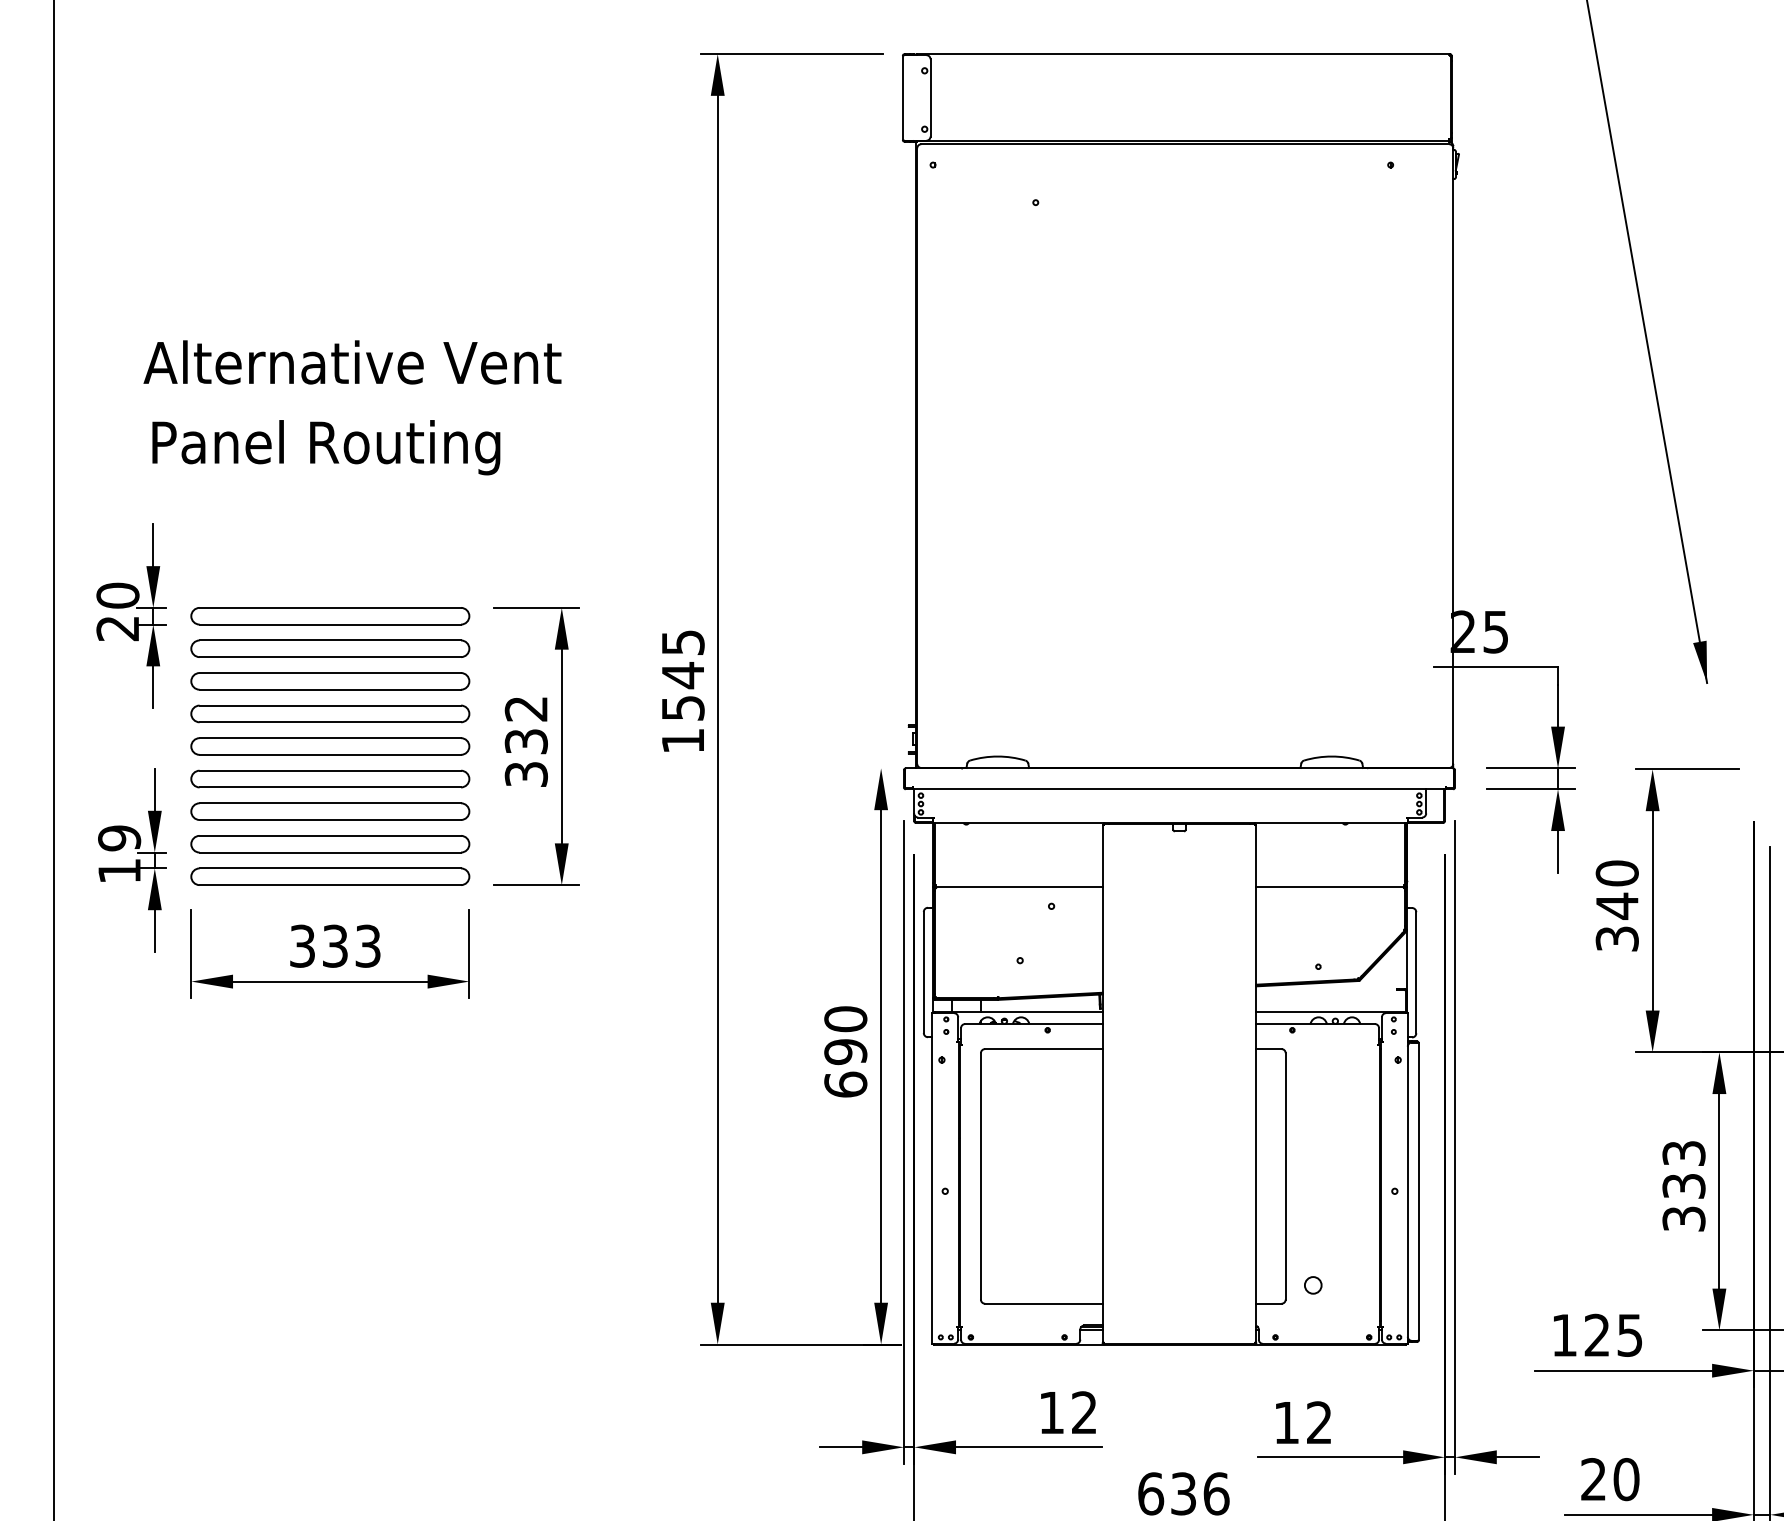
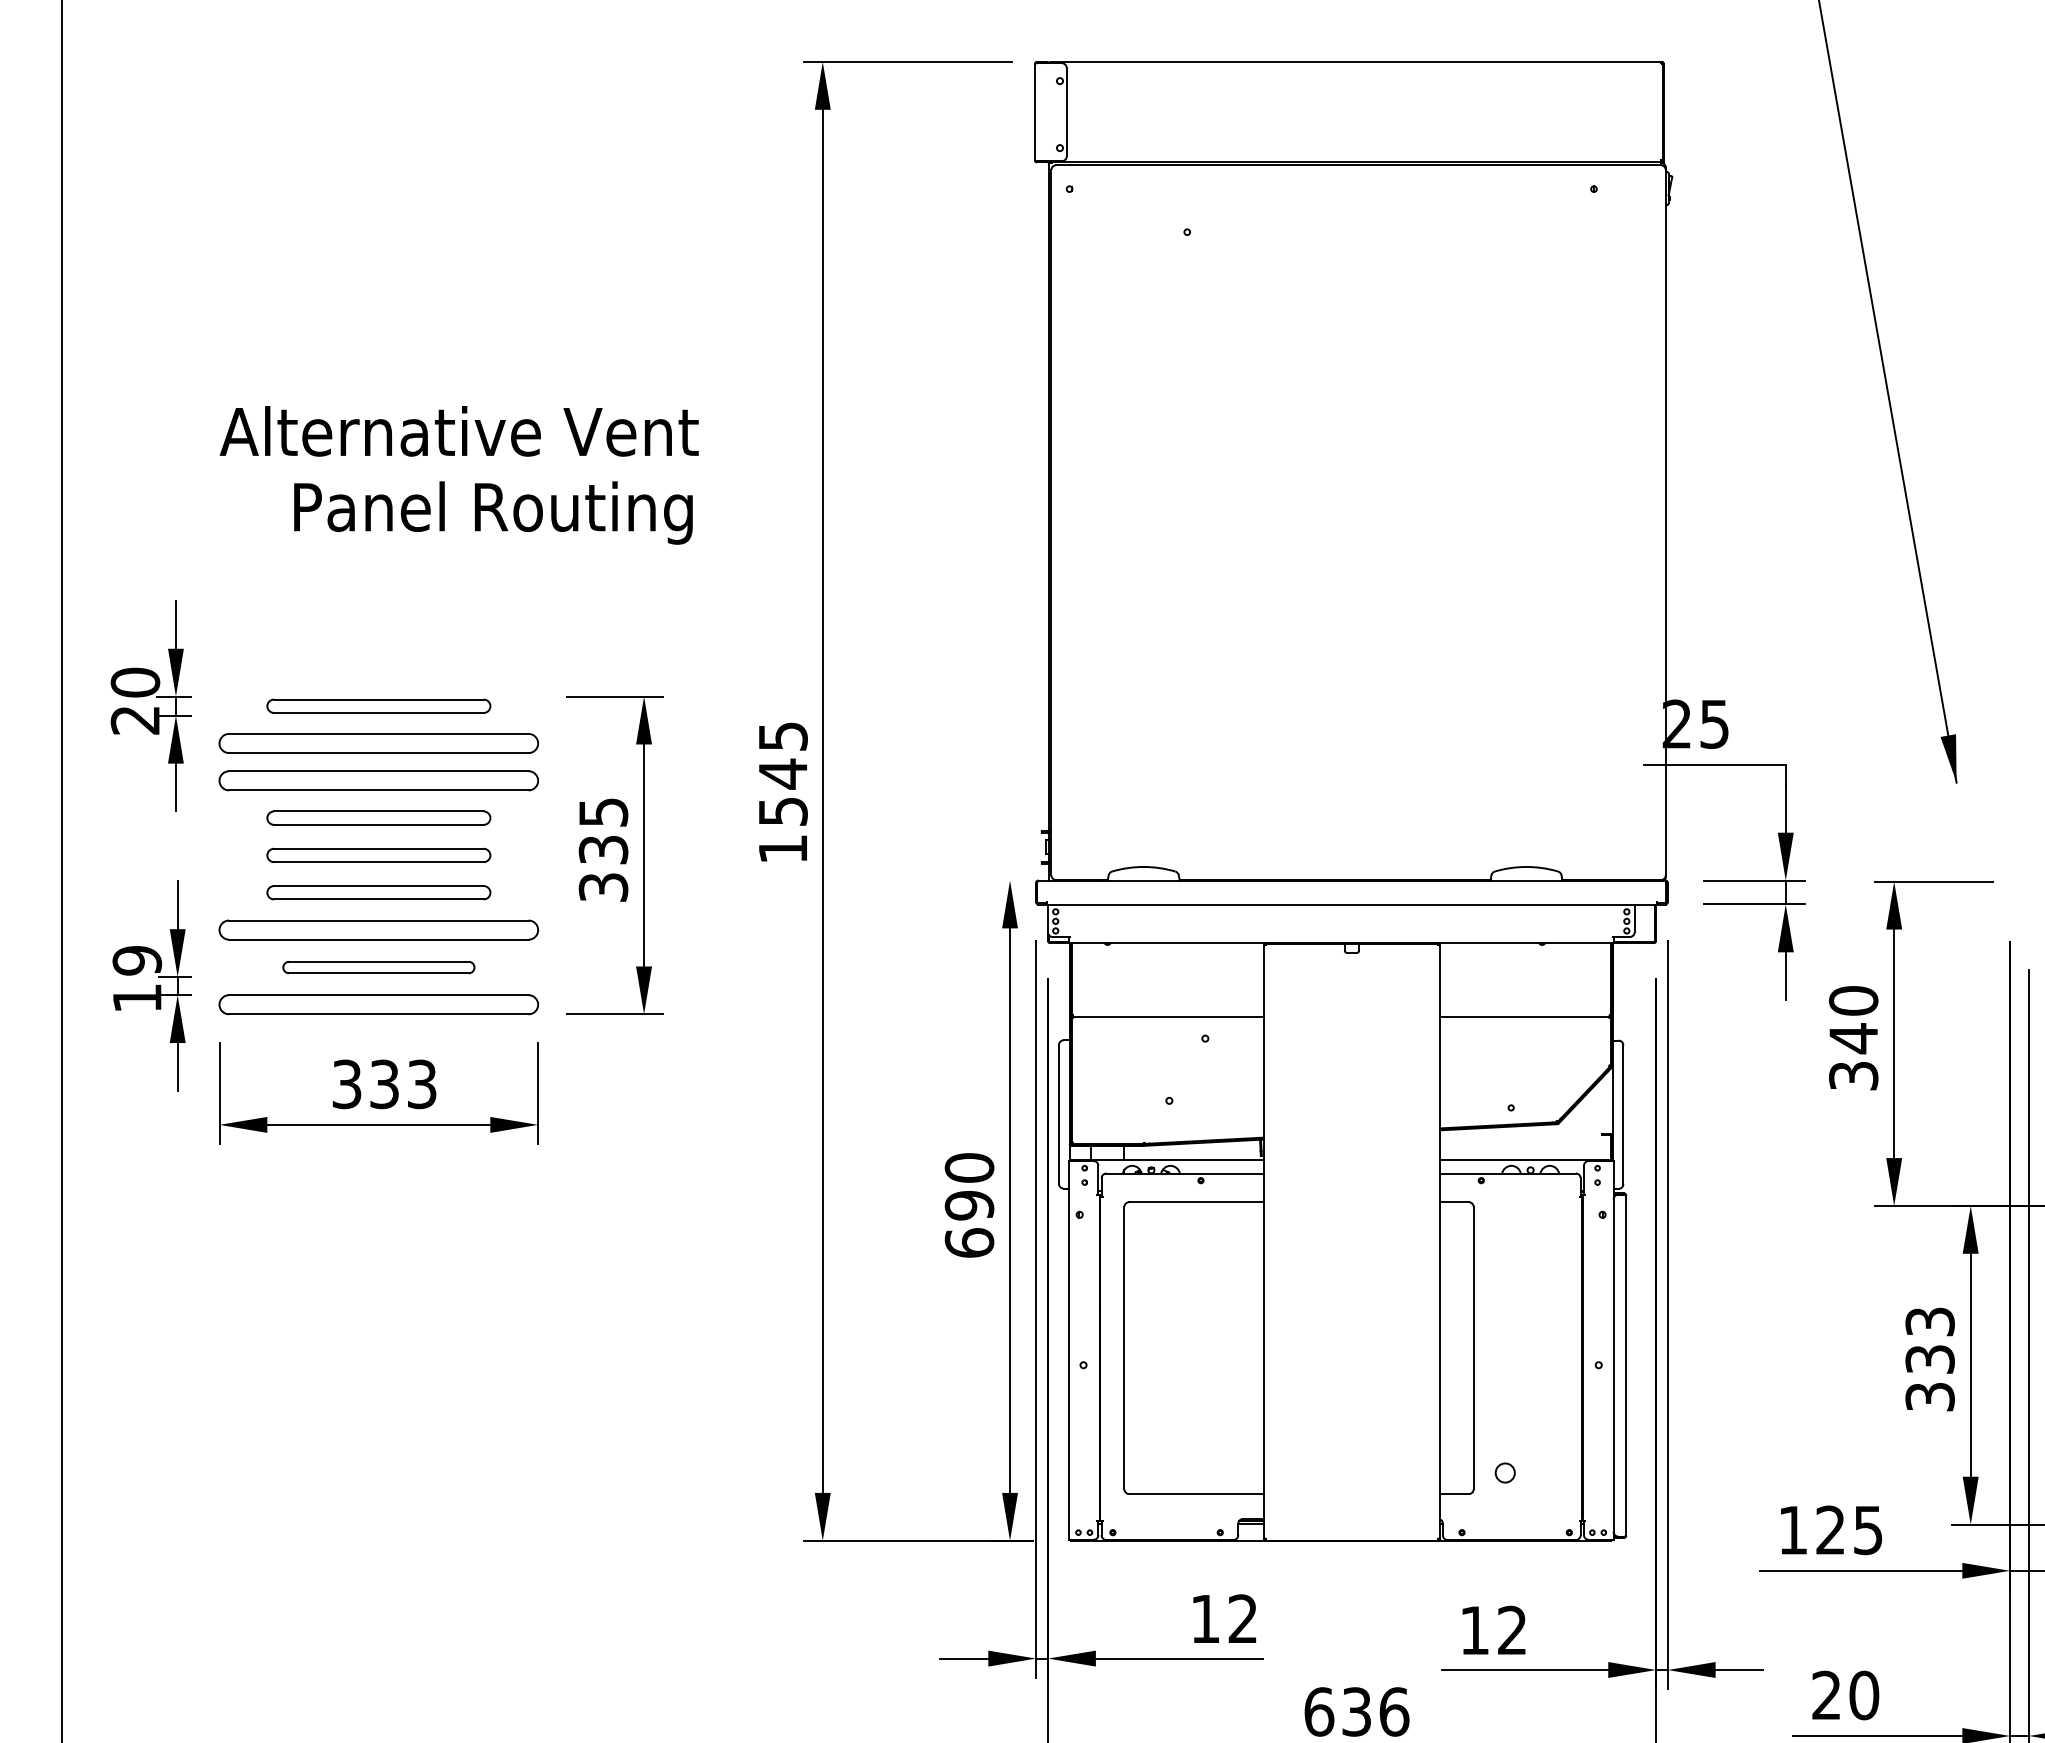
text: (352, 362) -> (459, 431), moved
text: (326, 447) -> (493, 512), moved
part: (330, 616) -> (379, 706), size x0.7
text: (525, 709) -> (602, 813), 332 -> 335
part: (330, 713) -> (379, 817), size x0.7
part: (330, 746) -> (379, 855), size x0.7
part: (330, 778) -> (379, 892), size x0.7
part: (330, 844) -> (379, 967), size x0.6

